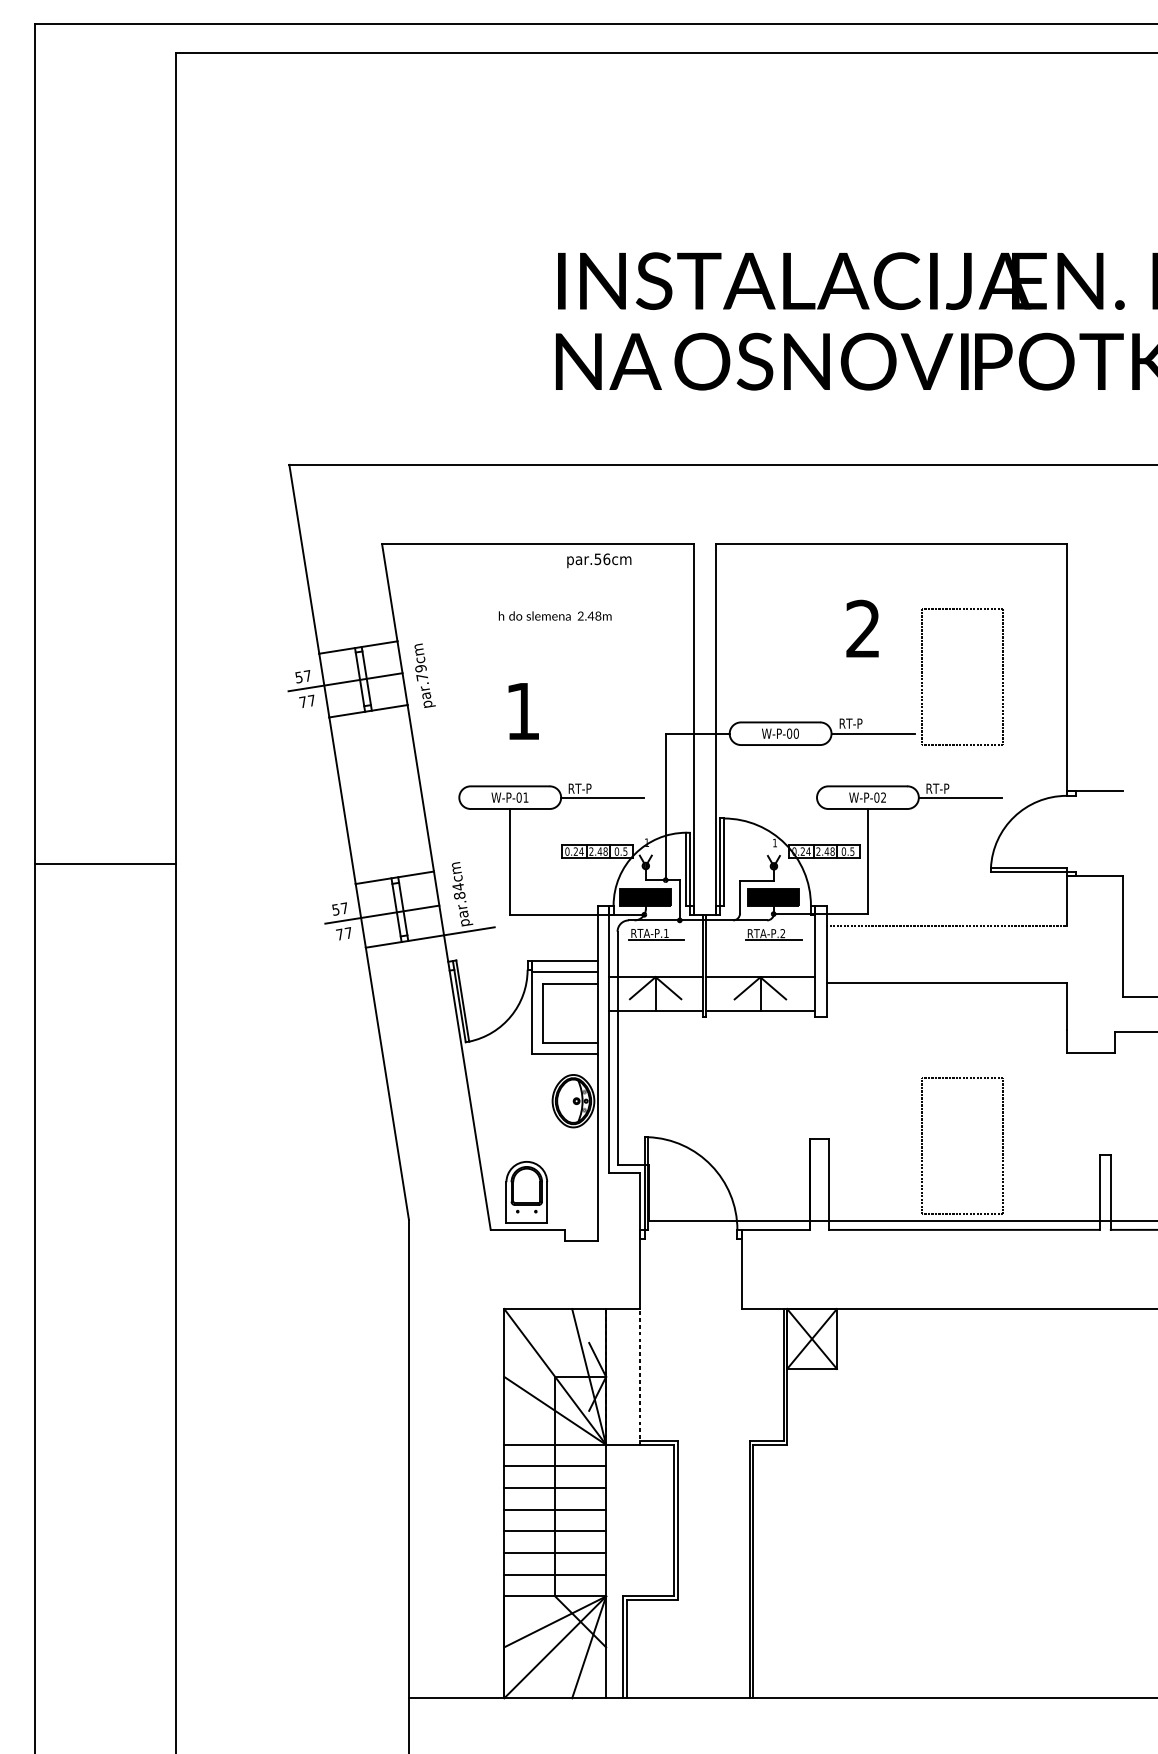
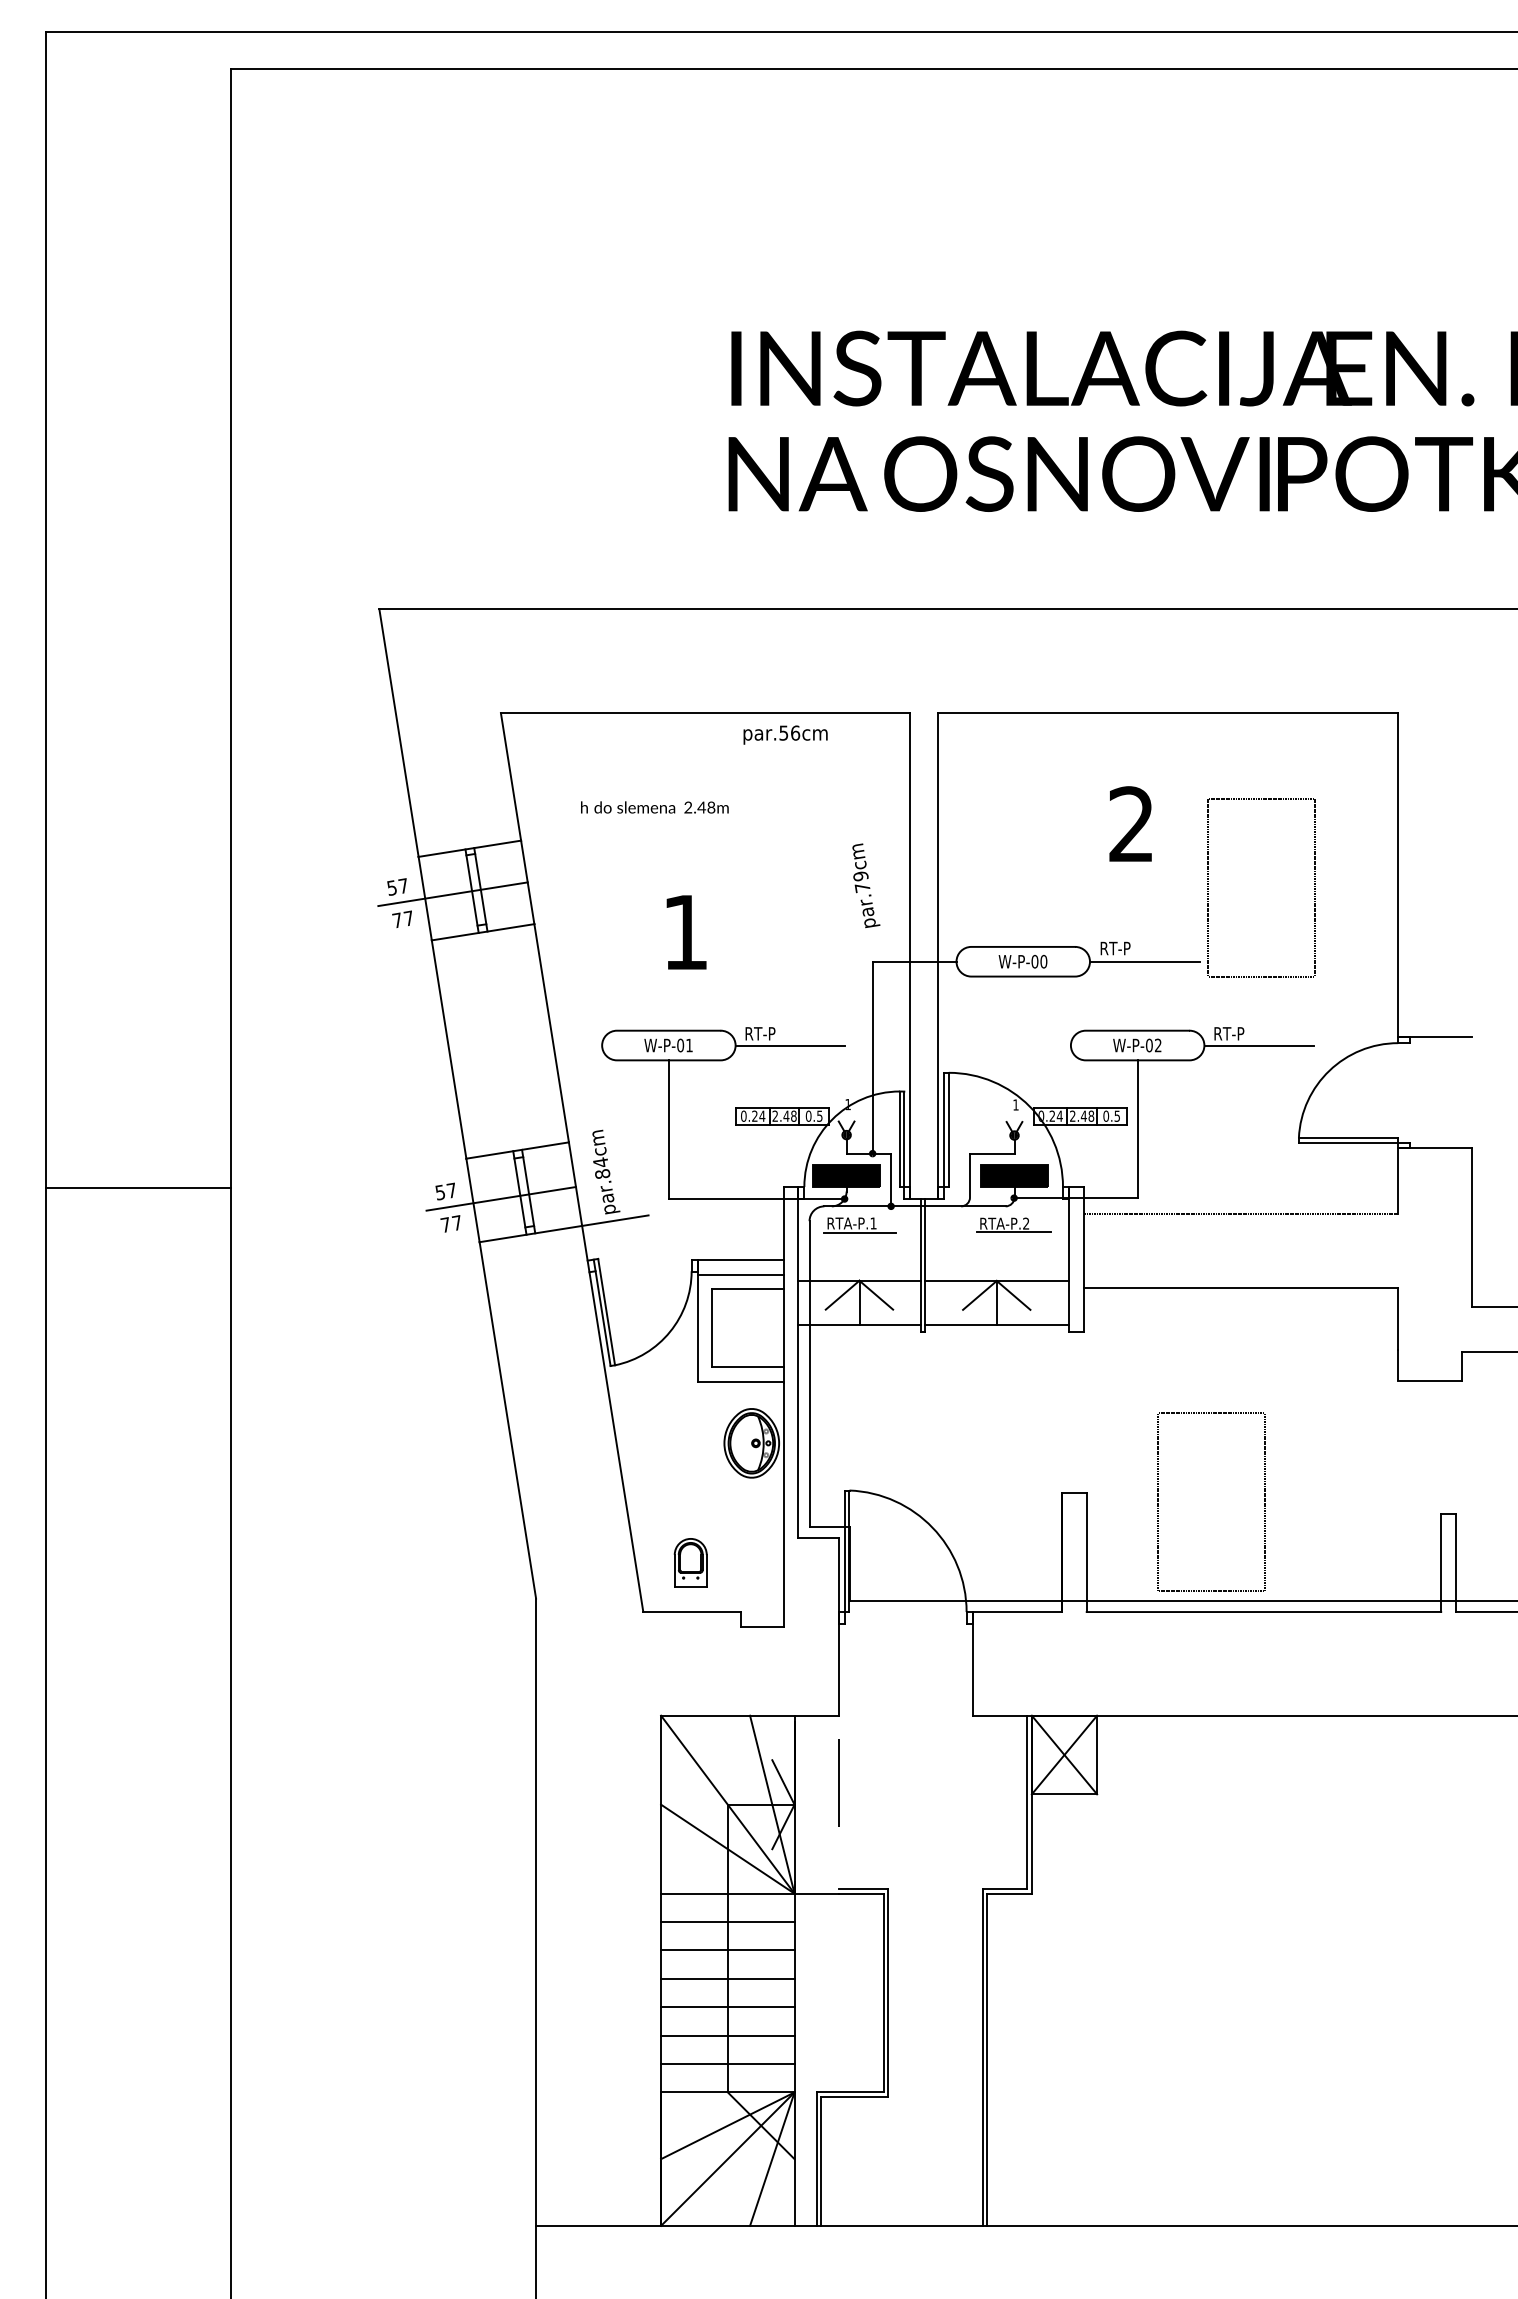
text: (554, 616) -> (654, 807), moved
text: (425, 675) -> (866, 885), moved
line: (105, 864) -> (138, 1188), moved
part: (921, 1145) -> (1158, 1501), moved
part: (526, 1192) -> (690, 1562), size x0.6

